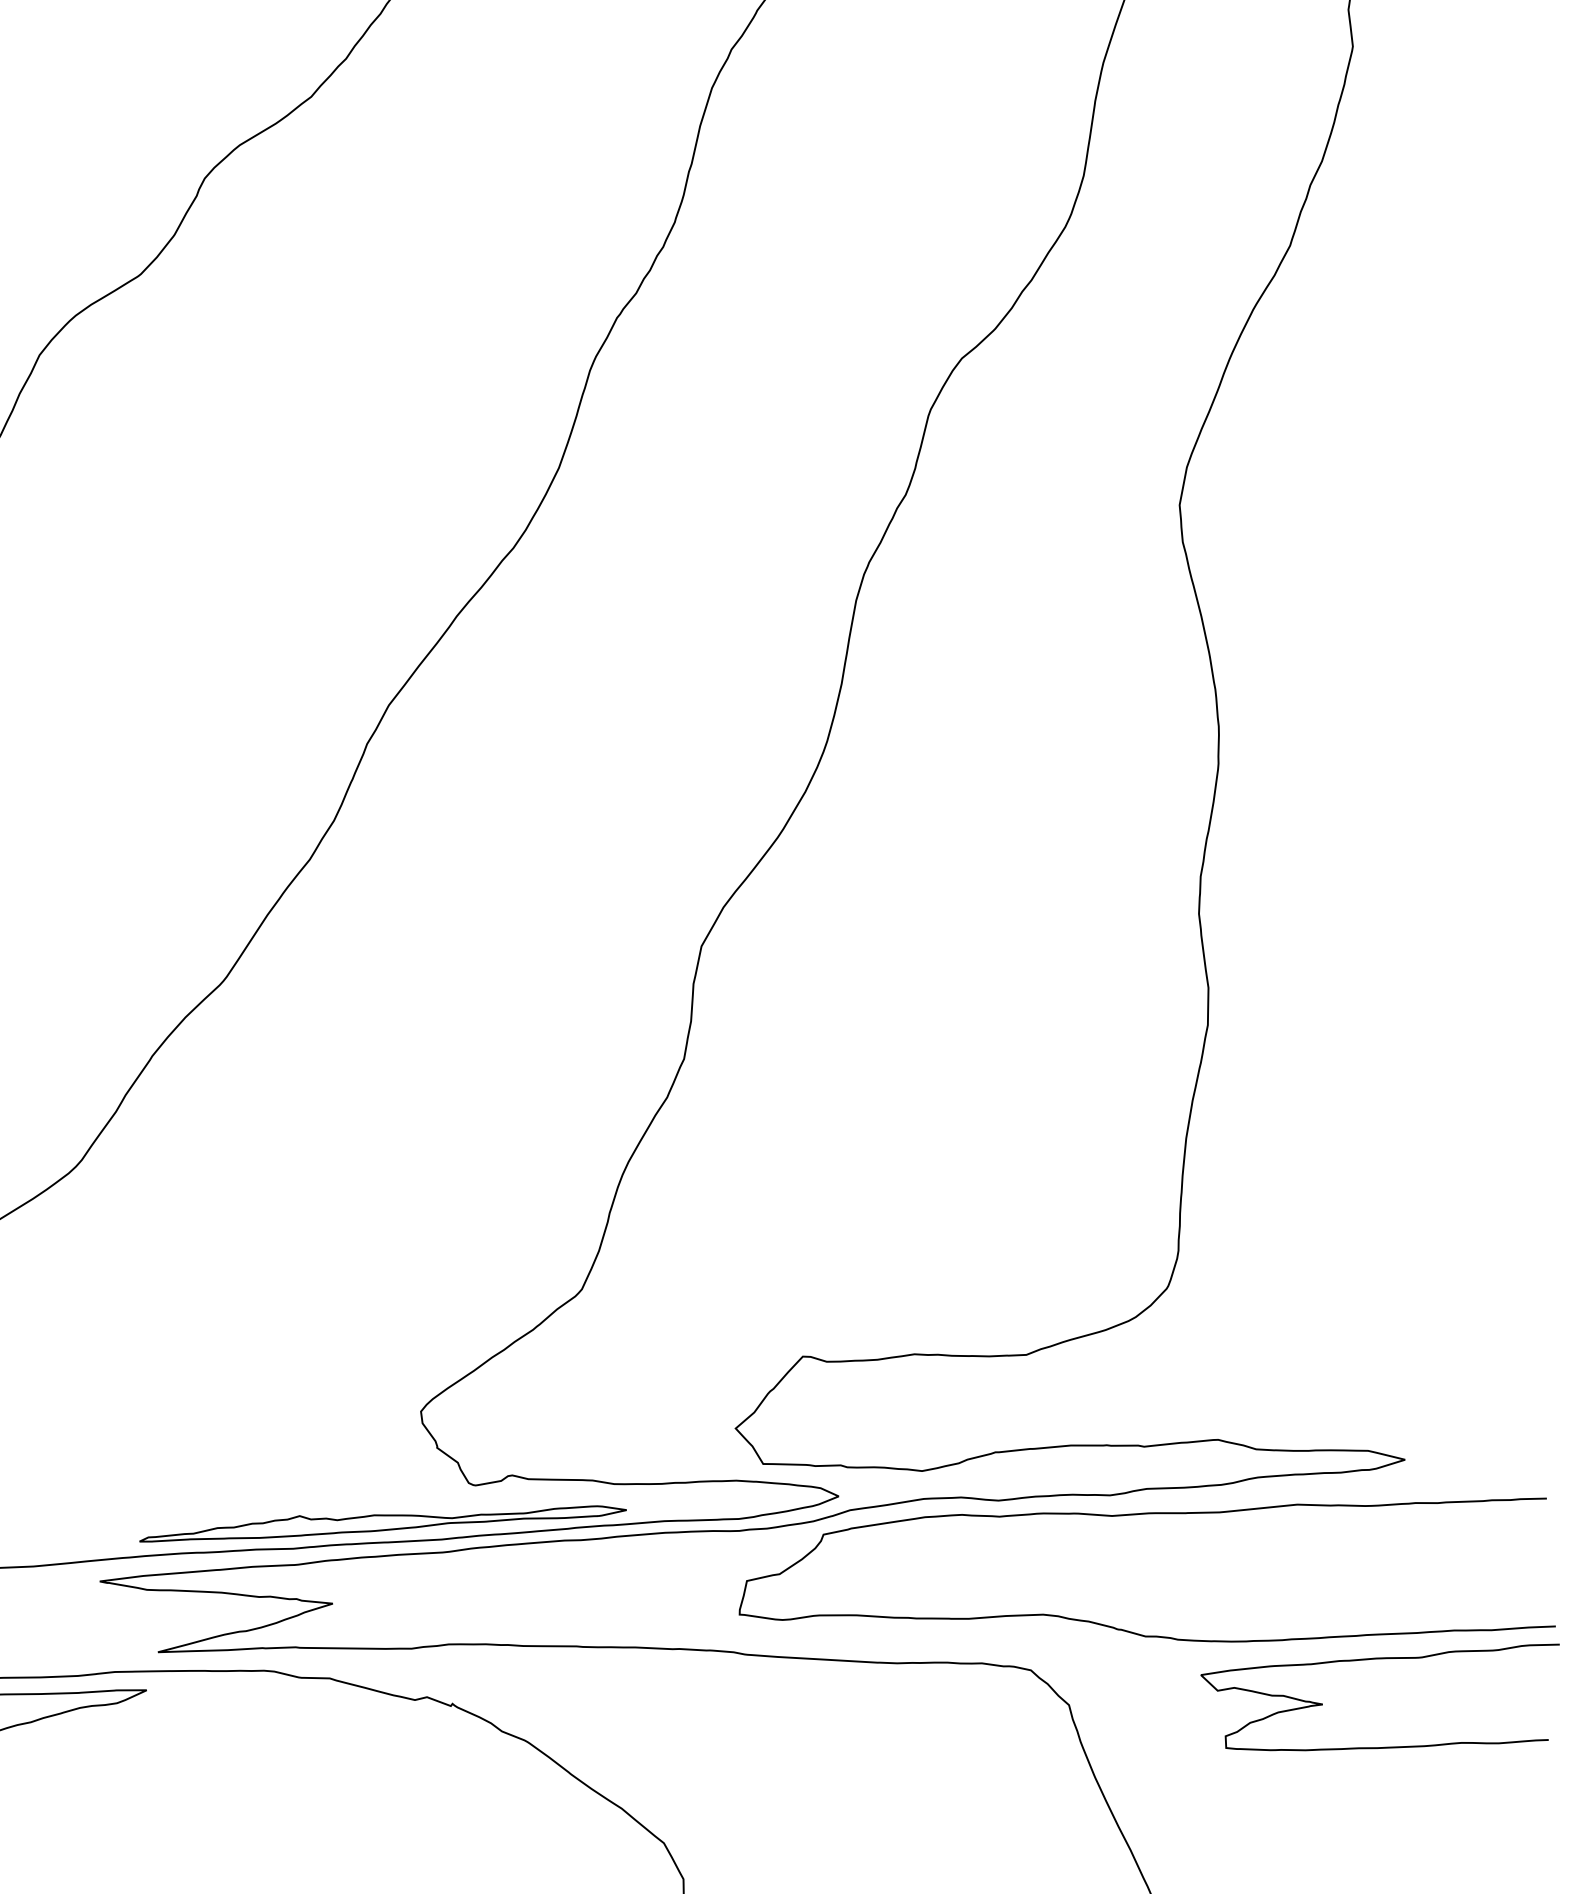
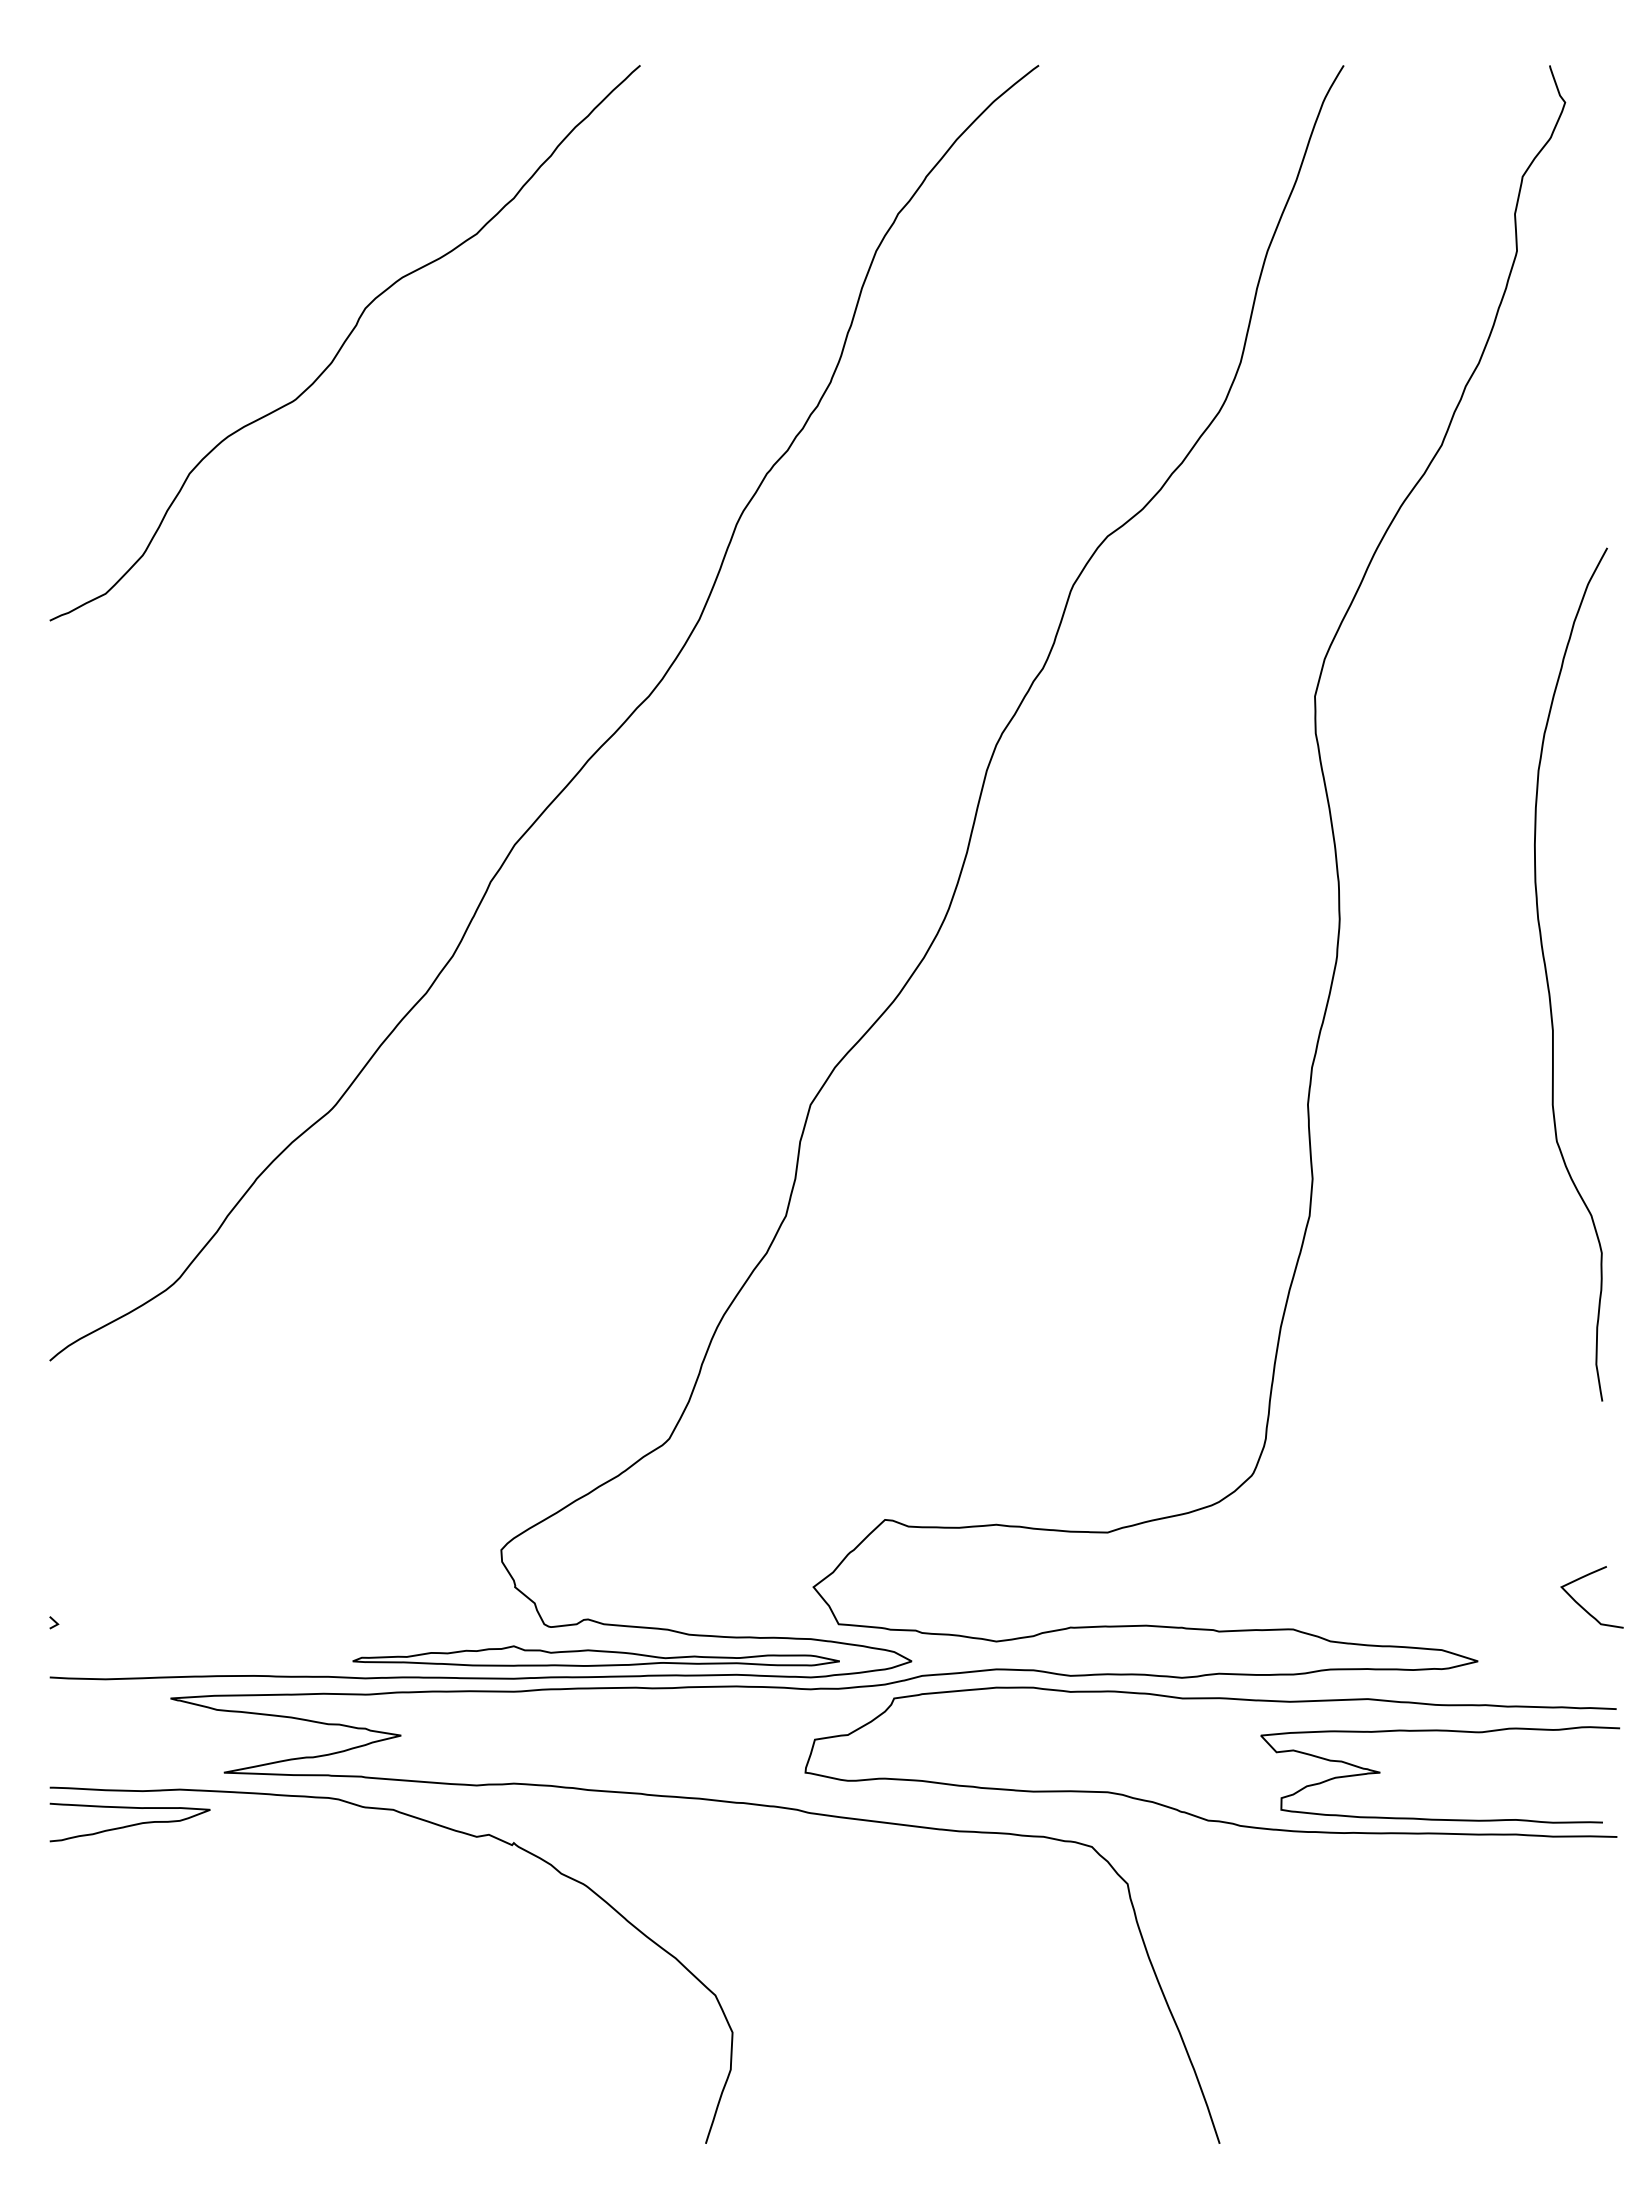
curve: (1431, 774) -> (1548, 980), added
curve: (1506, 1398) -> (1582, 1606), added
part: (381, 1520) -> (595, 1655), moved
curve: (1380, 1659) -> (1440, 1731), moved

